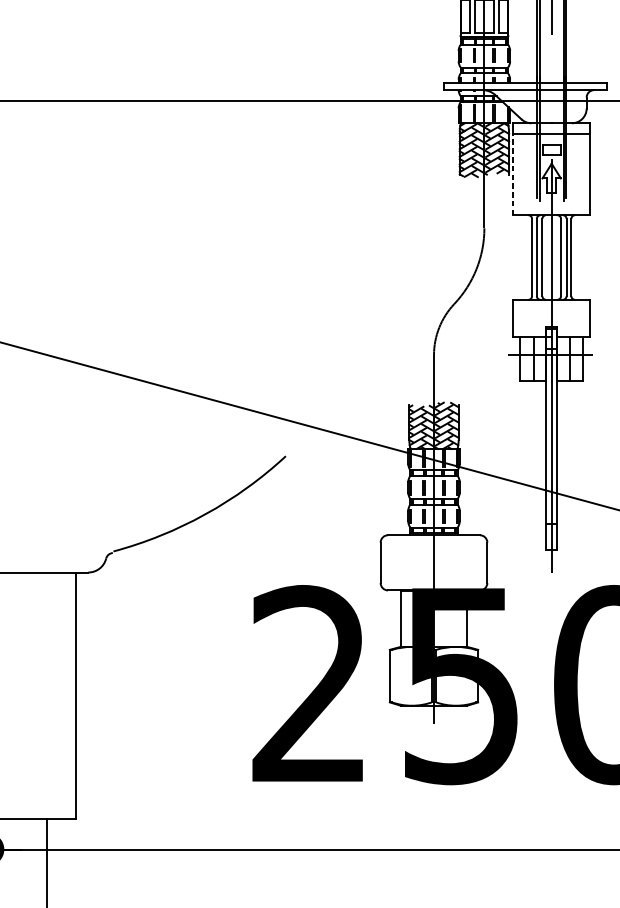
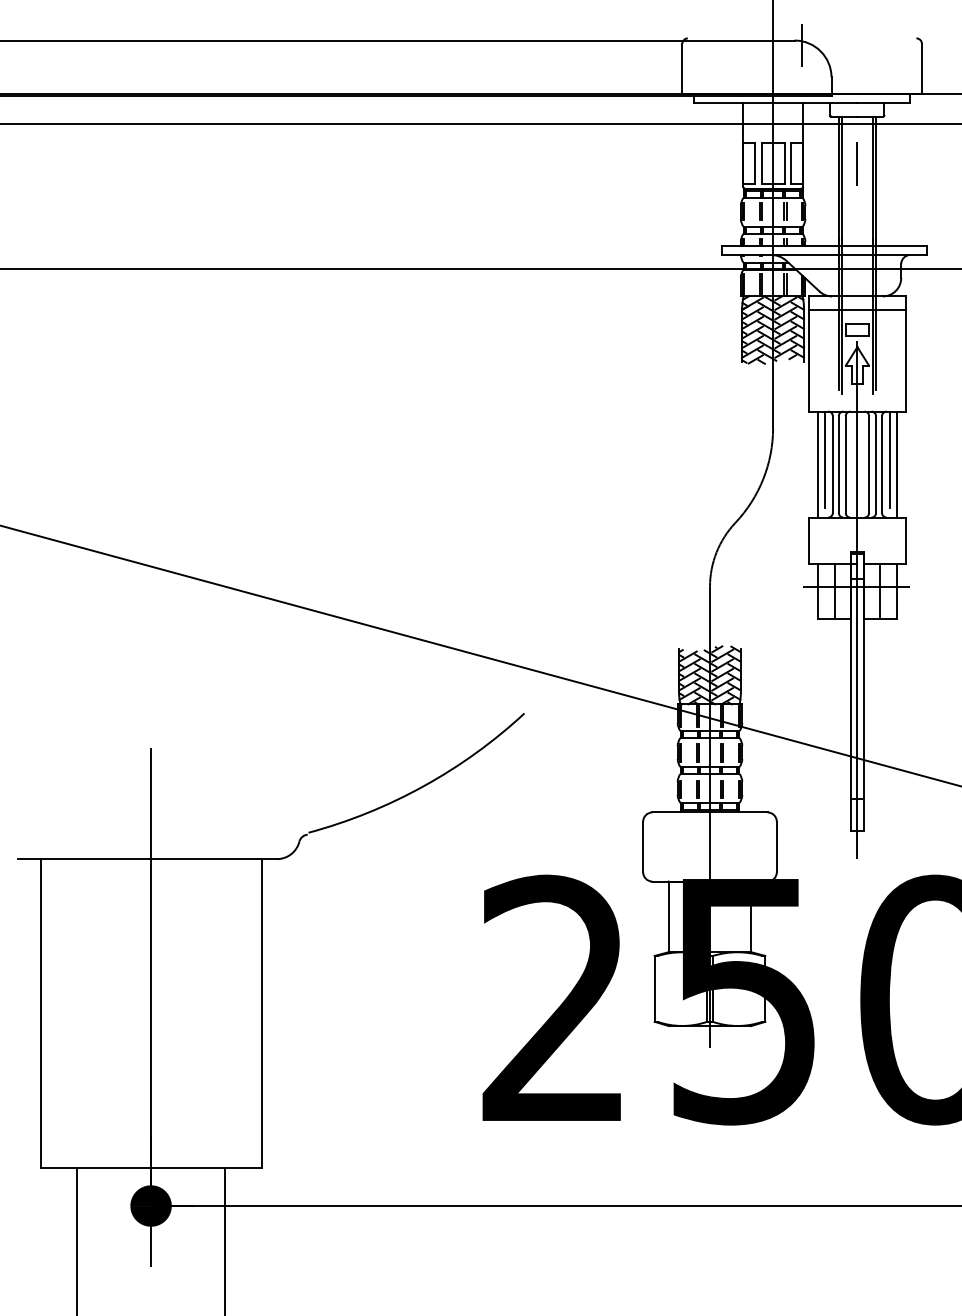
line: (513, 174) -> (809, 360), dashed -> solid
line: (526, 253) -> (825, 459), added
line: (577, 253) -> (889, 459), added
line: (520, 257) -> (818, 464), added
line: (582, 257) -> (896, 464), added

